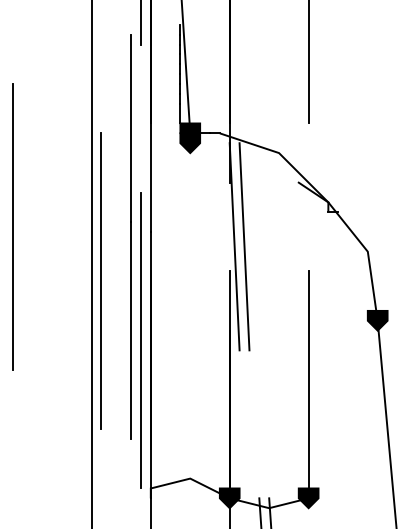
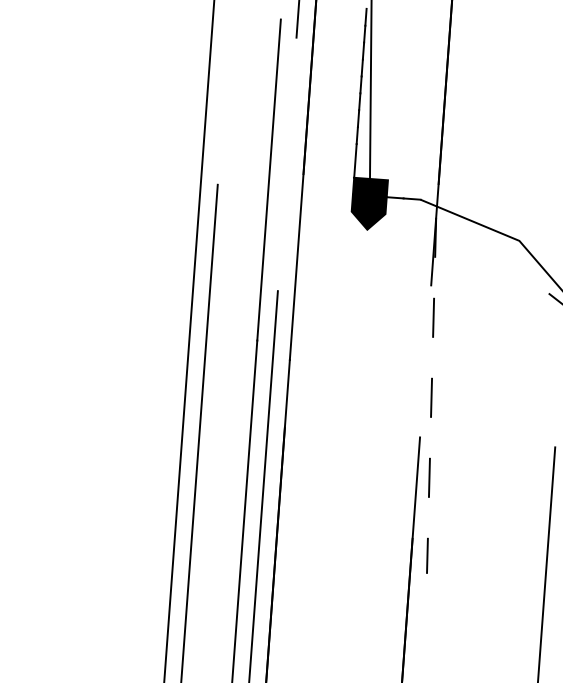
line: (12, 227) -> (53, 334), removed
line: (234, 246) -> (431, 395), solid -> dashed
line: (244, 246) -> (448, 396), removed

